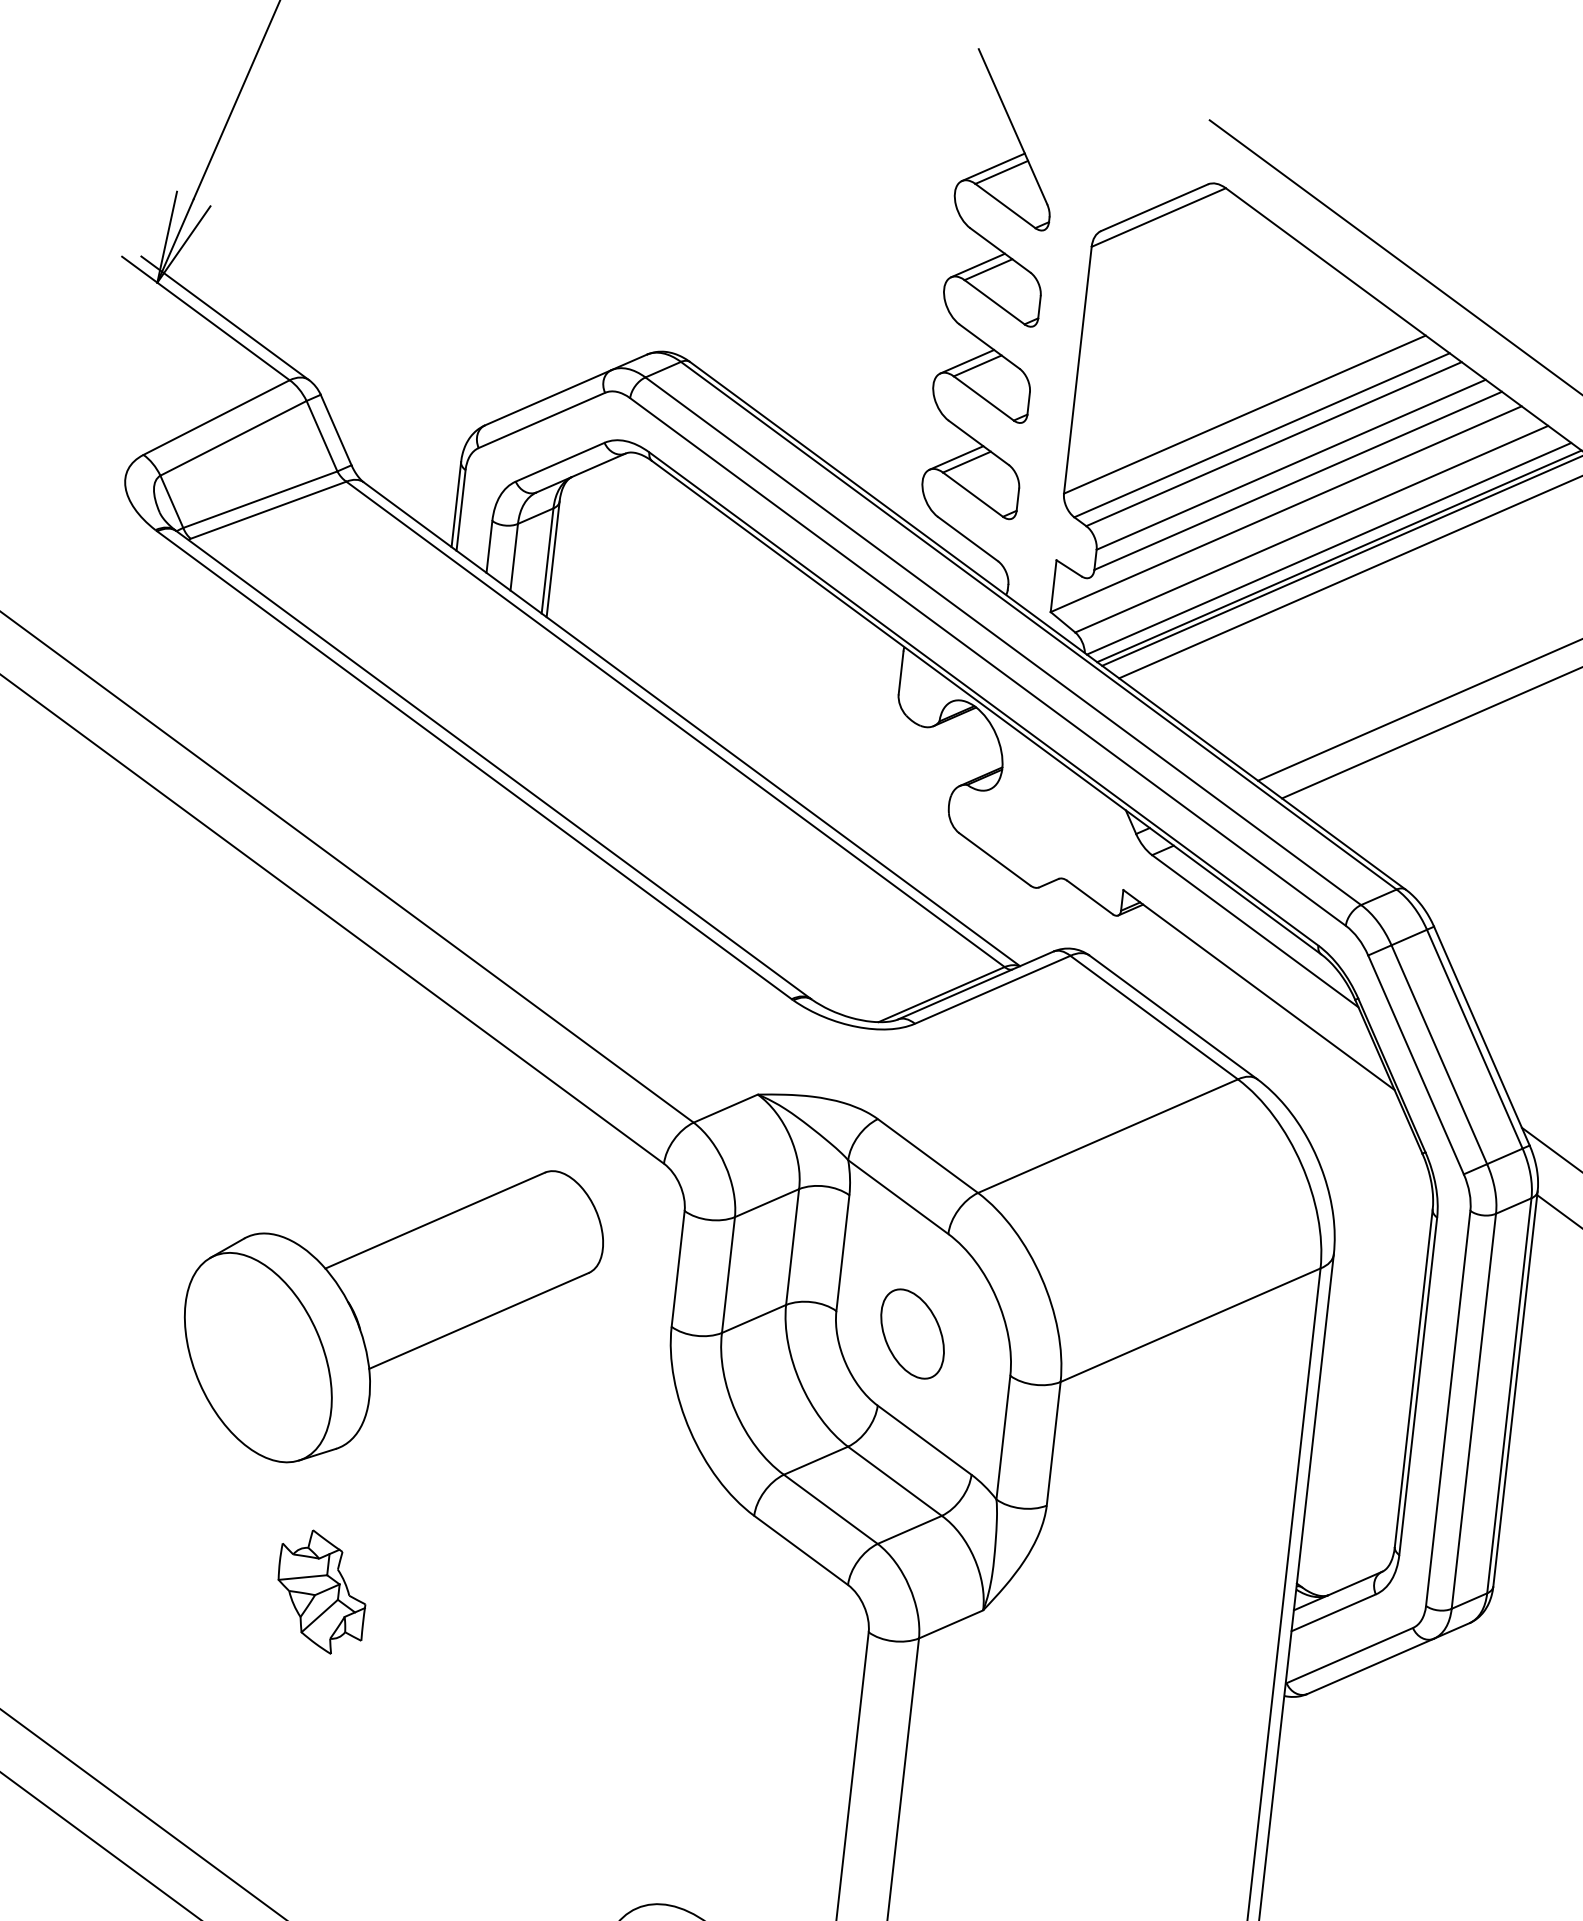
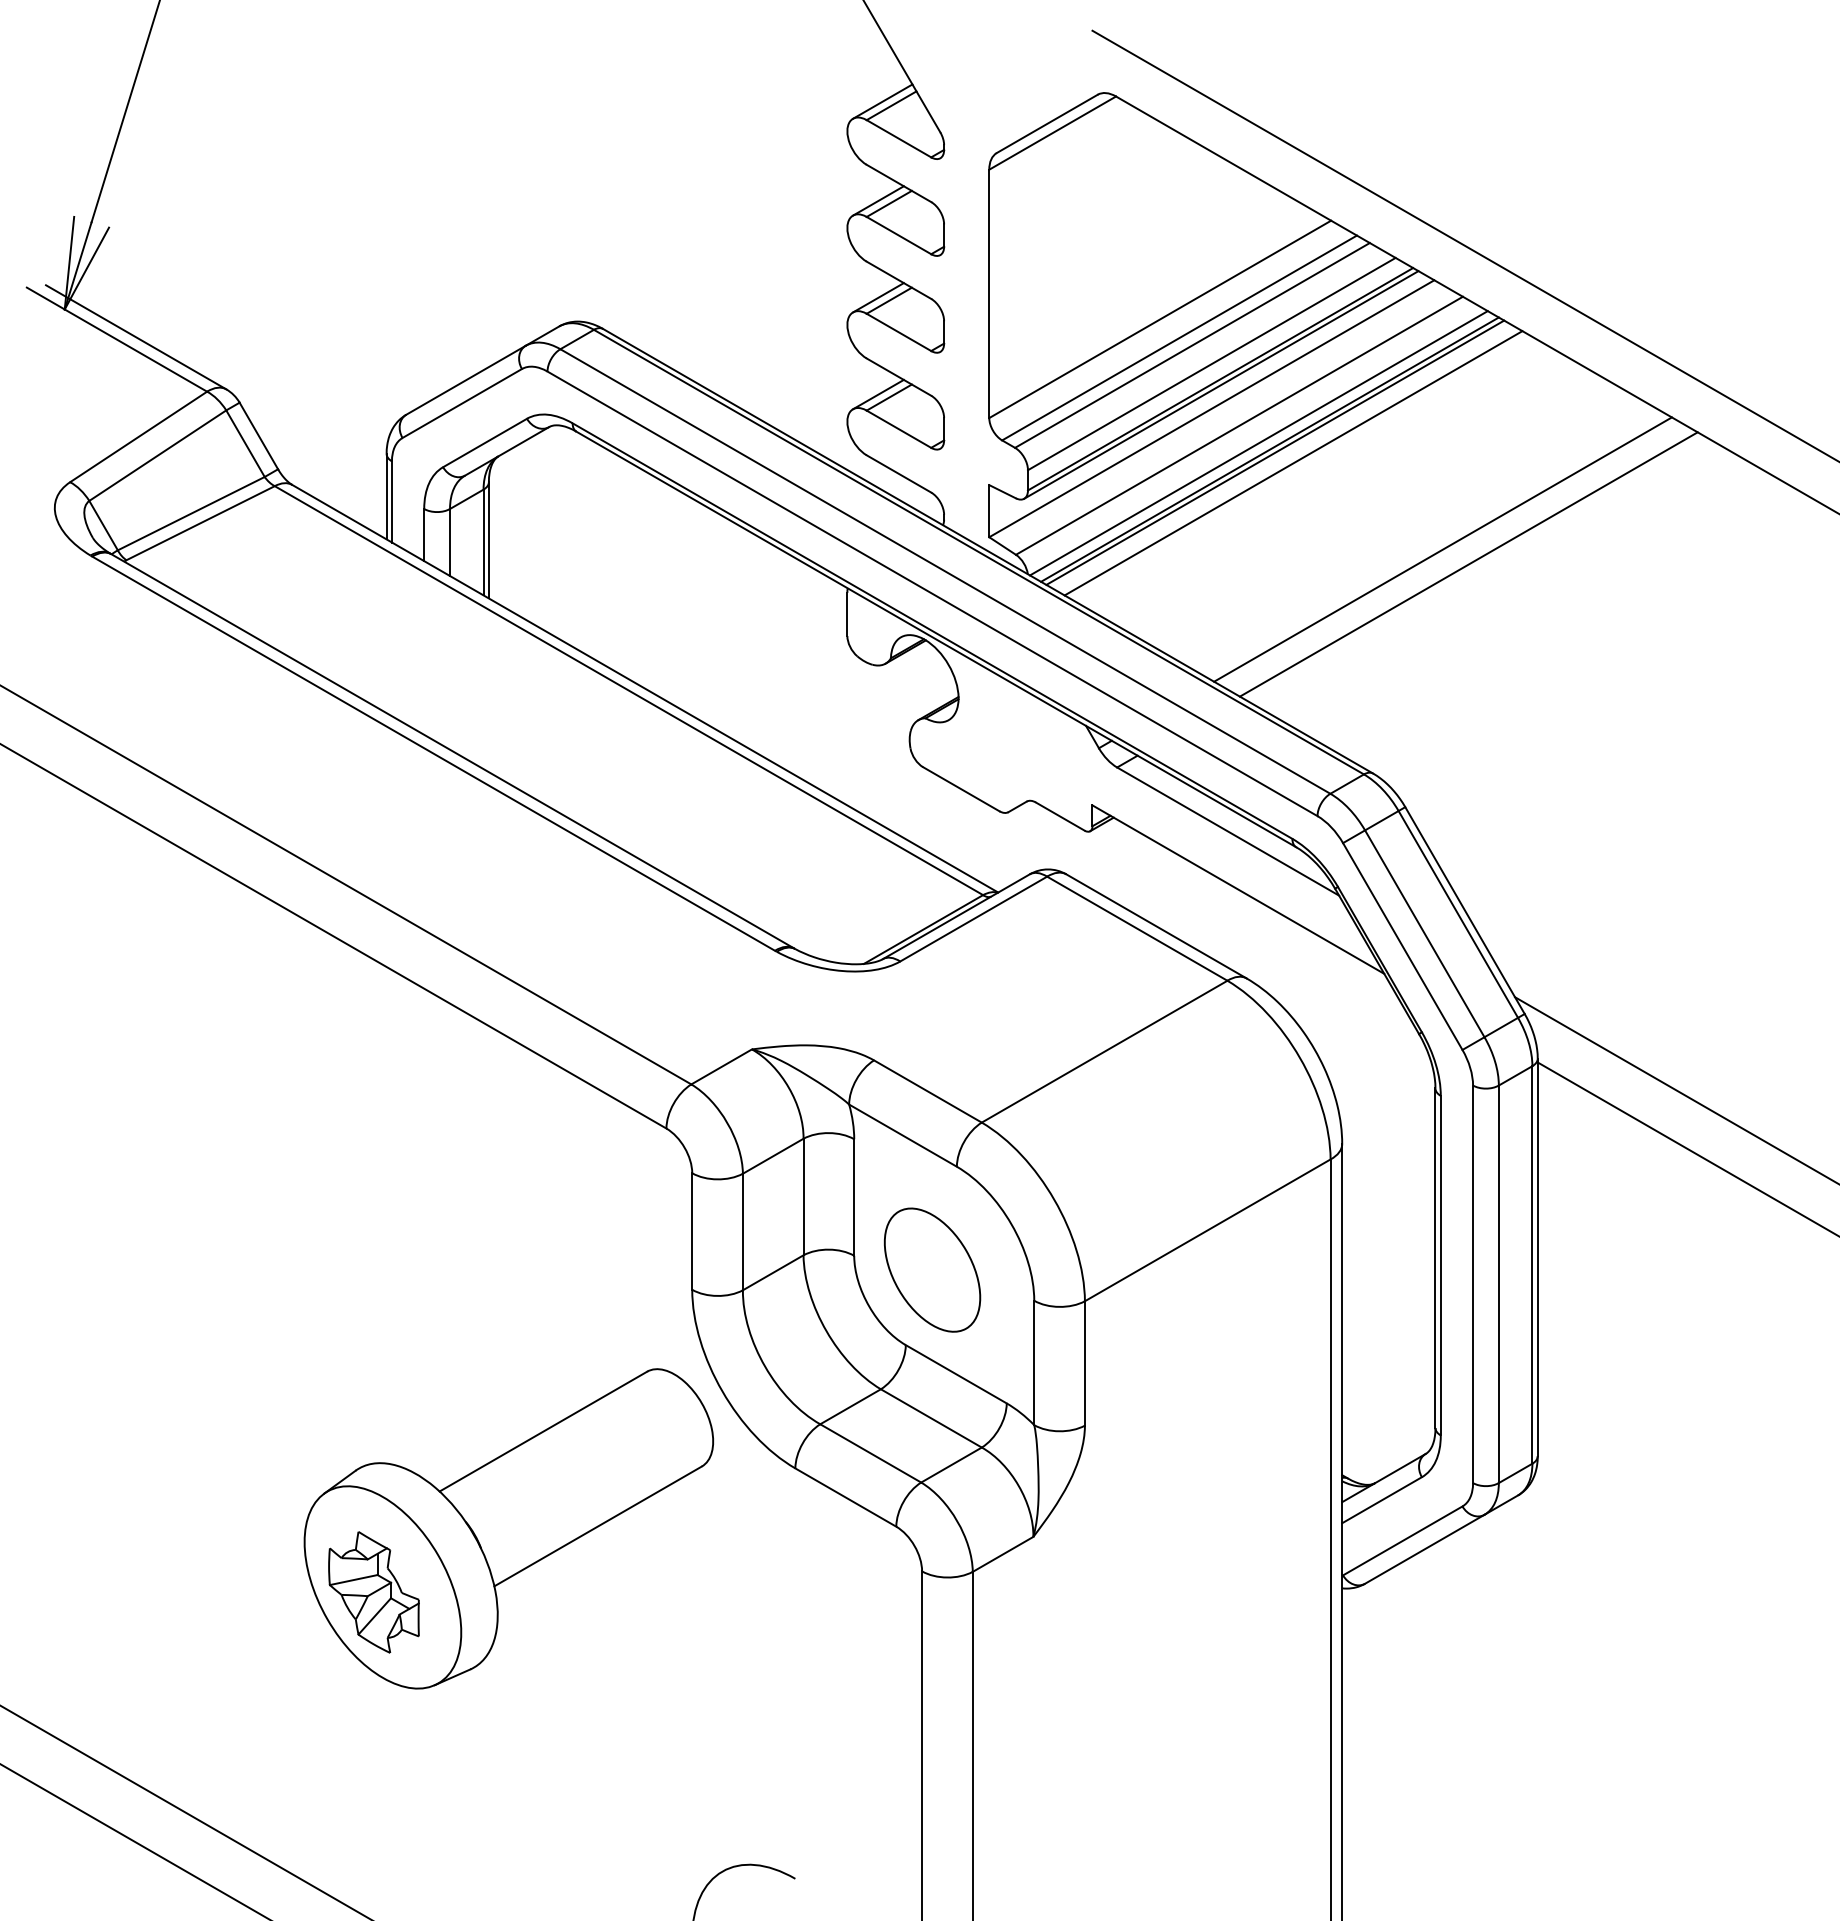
line: (1298, 486) -> (1221, 384), added
part: (389, 1313) -> (508, 1528), moved
part: (912, 1333) -> (932, 1269), size x1.43

